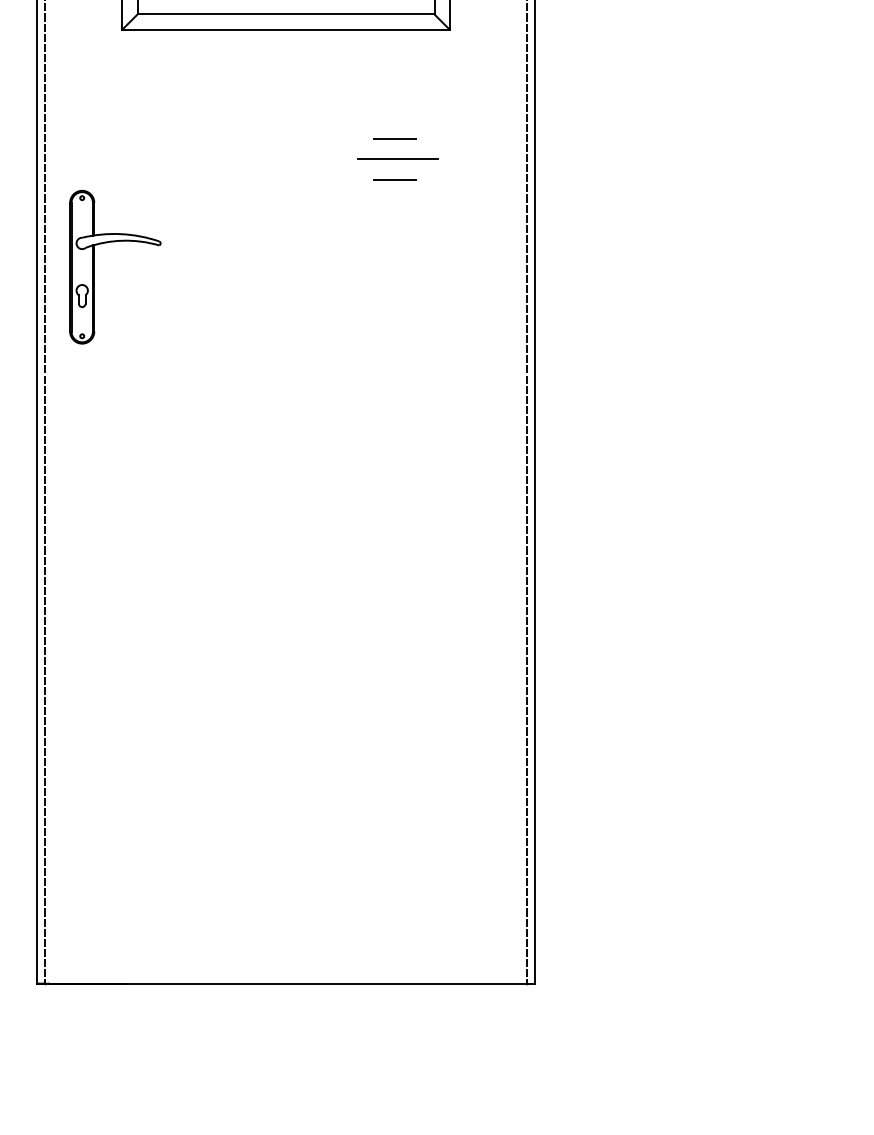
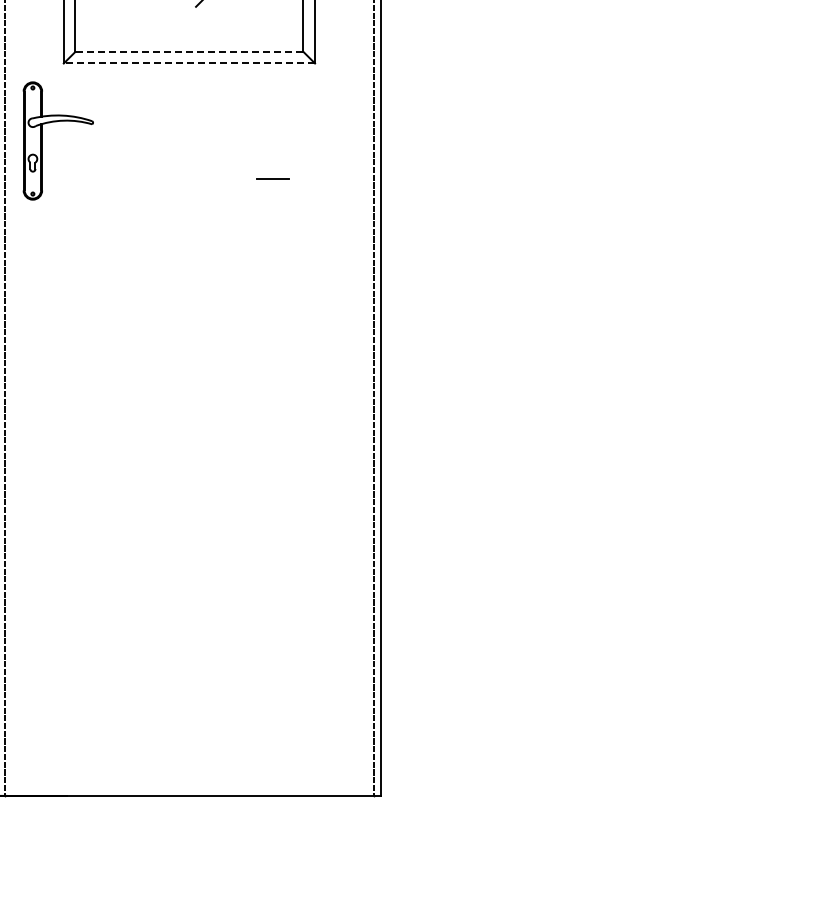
line: (284, 13) -> (188, 51), solid -> dashed
line: (286, 29) -> (189, 63), solid -> dashed
line: (394, 138) -> (272, 147), removed
line: (398, 158) -> (275, 162), removed
part: (94, 266) -> (42, 140), moved

